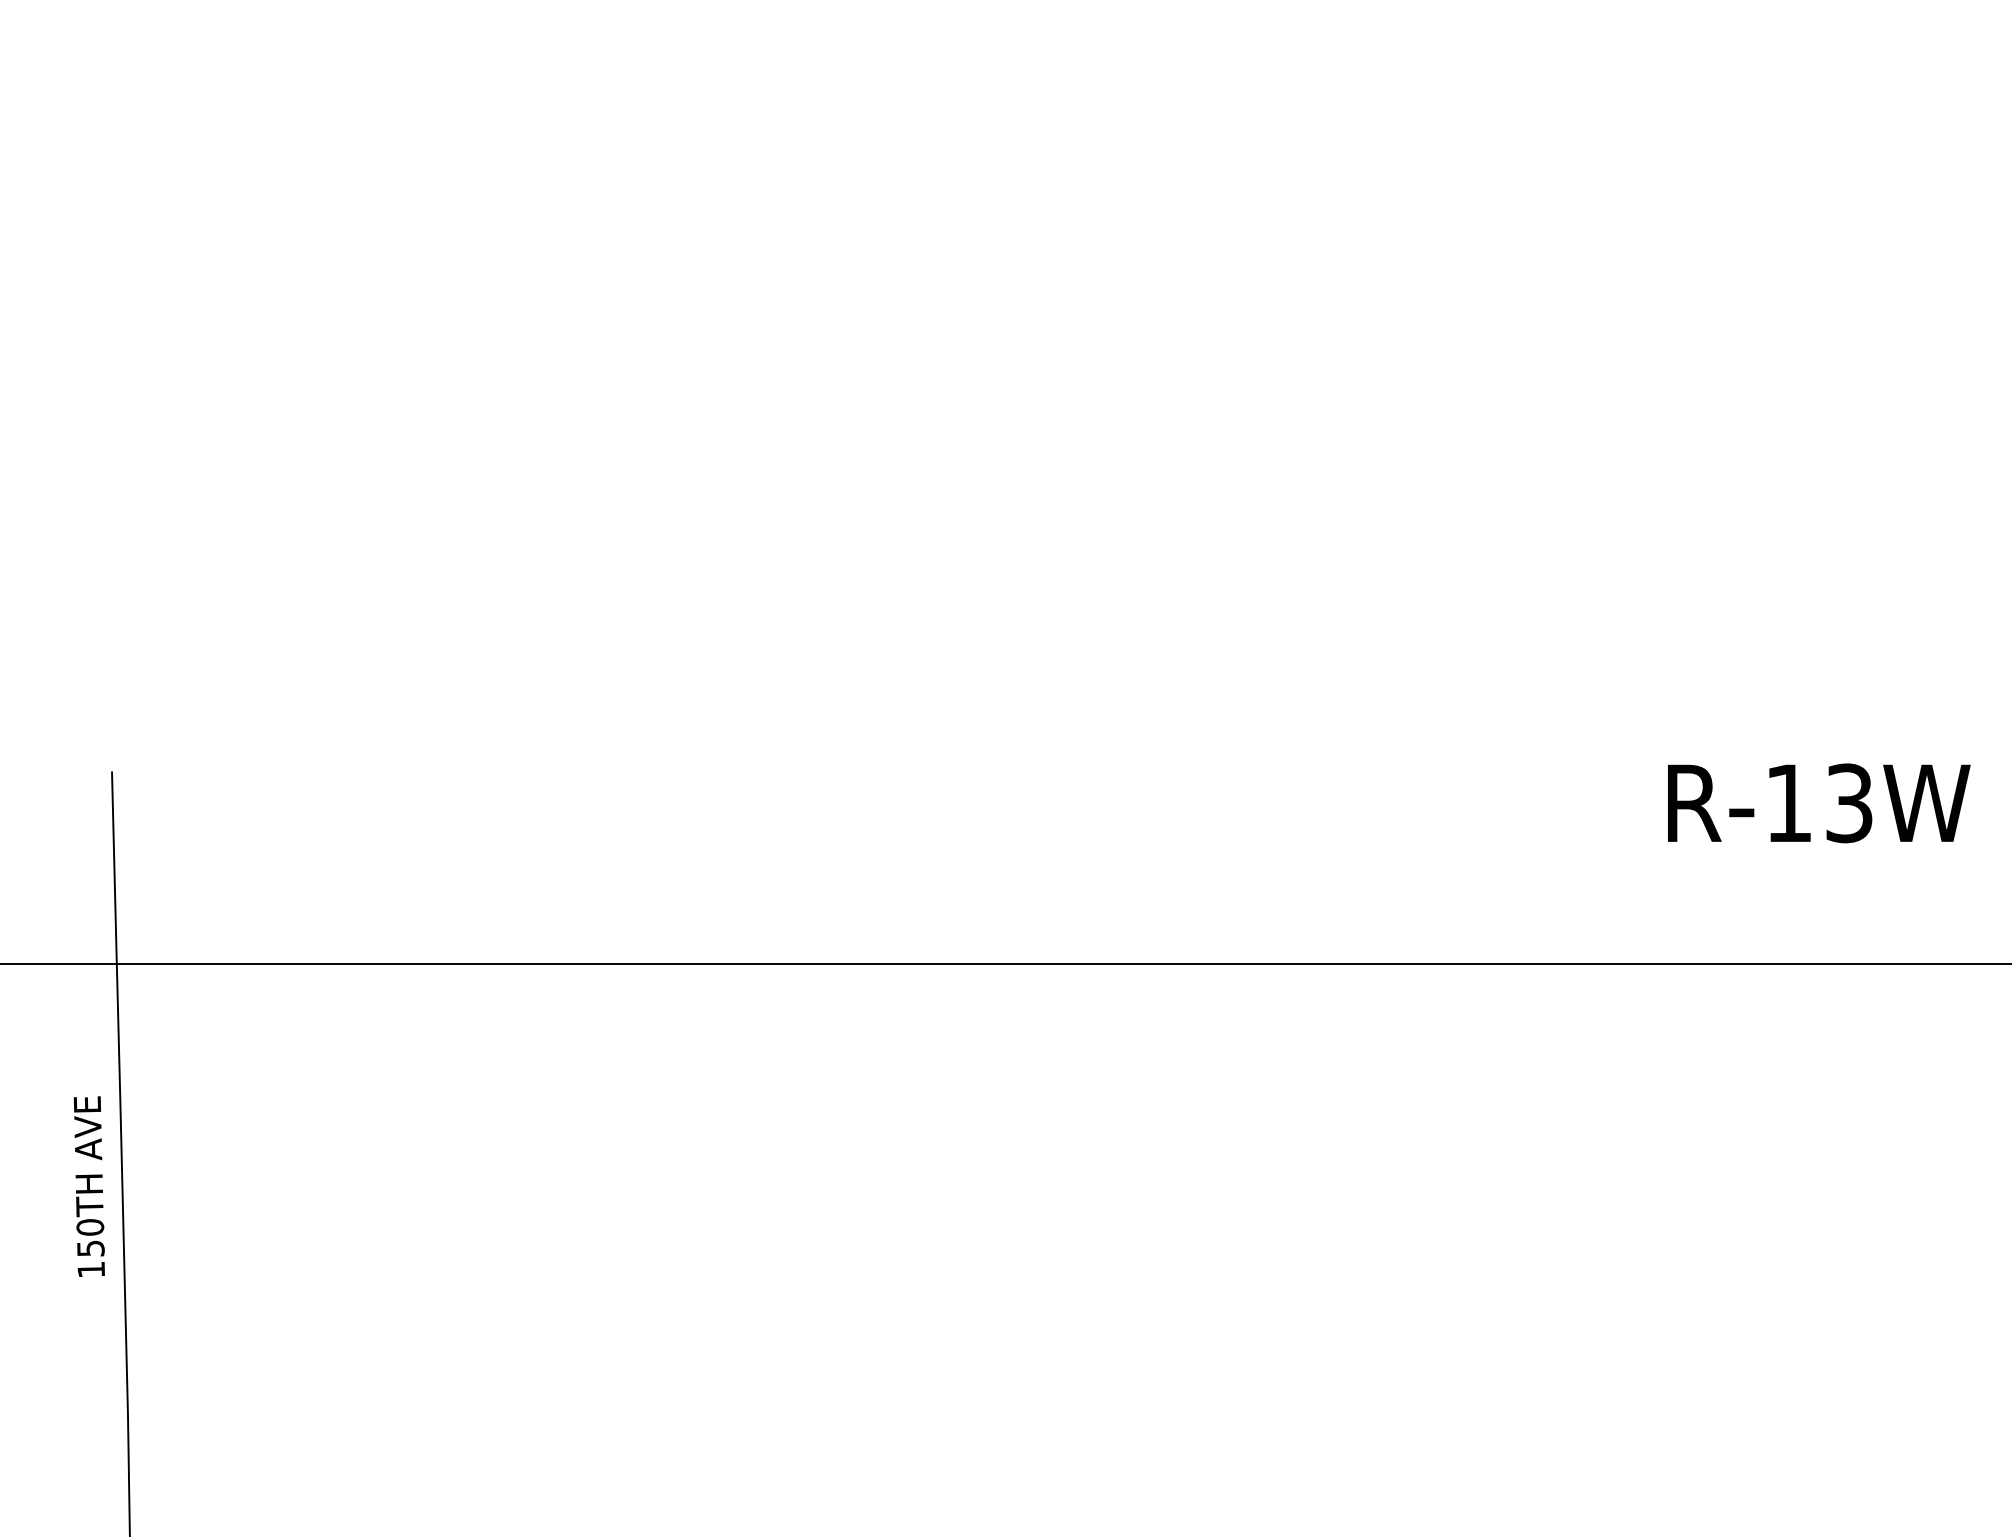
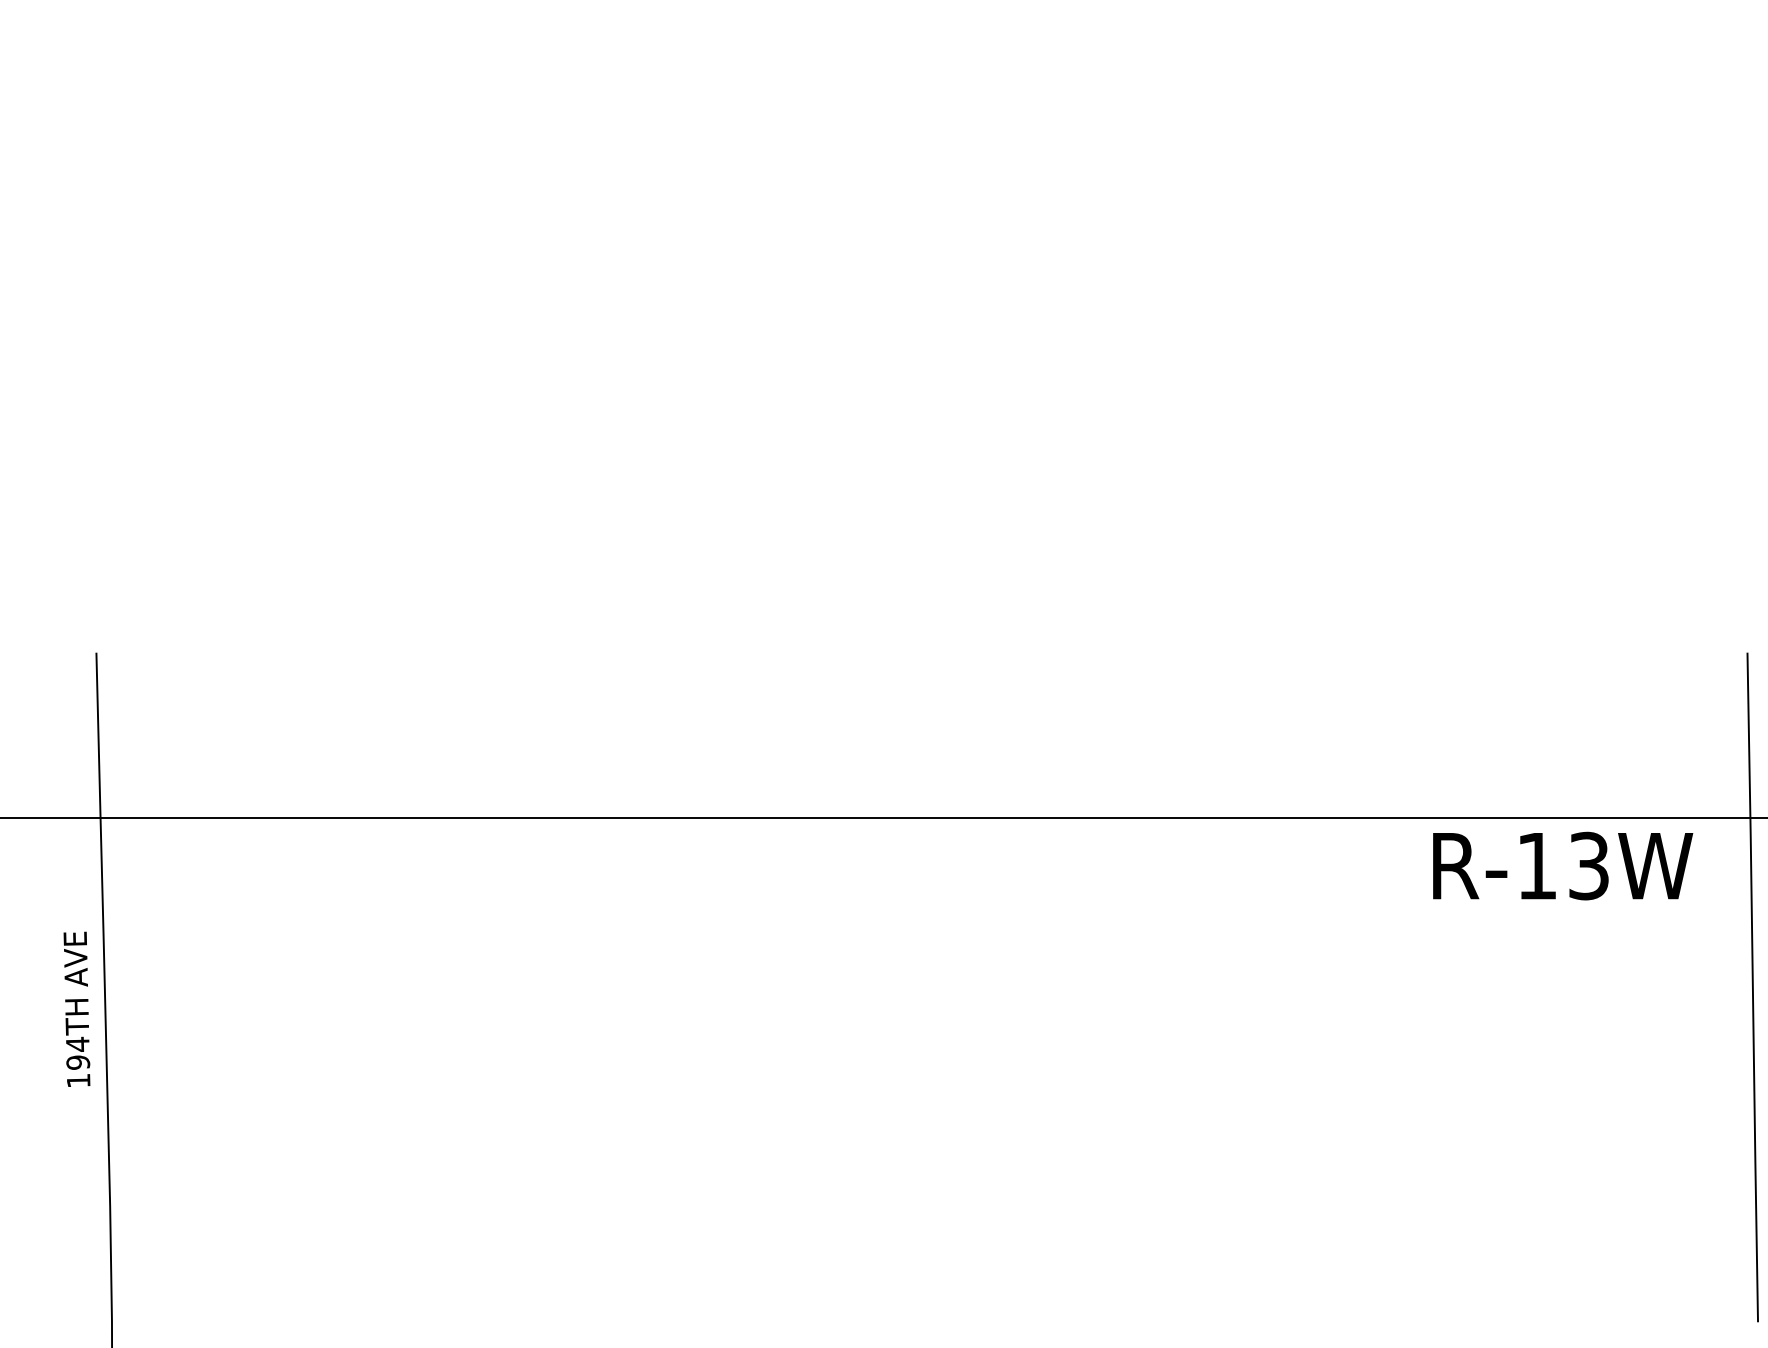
text: (1819, 802) -> (1563, 865), moved
text: (89, 1236) -> (77, 1052), 150TH -> 194TH

